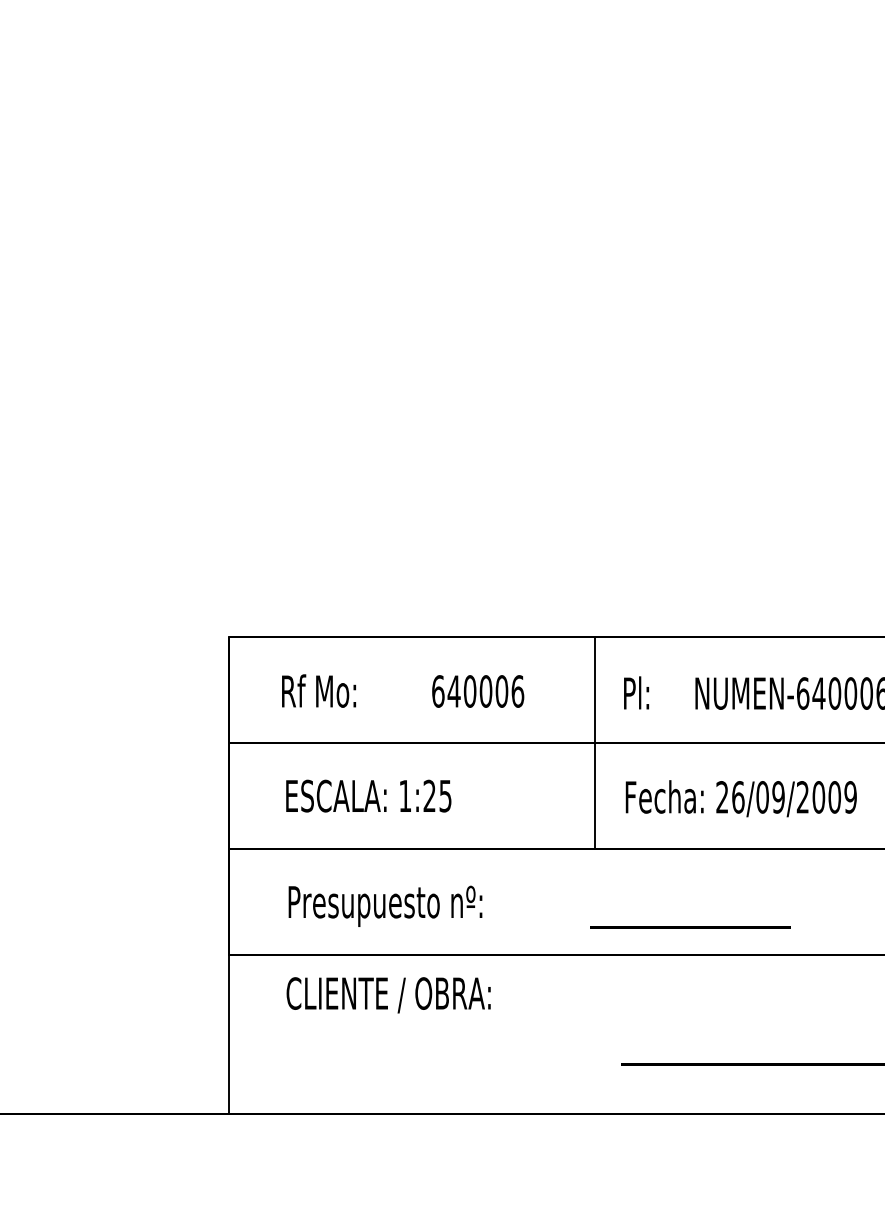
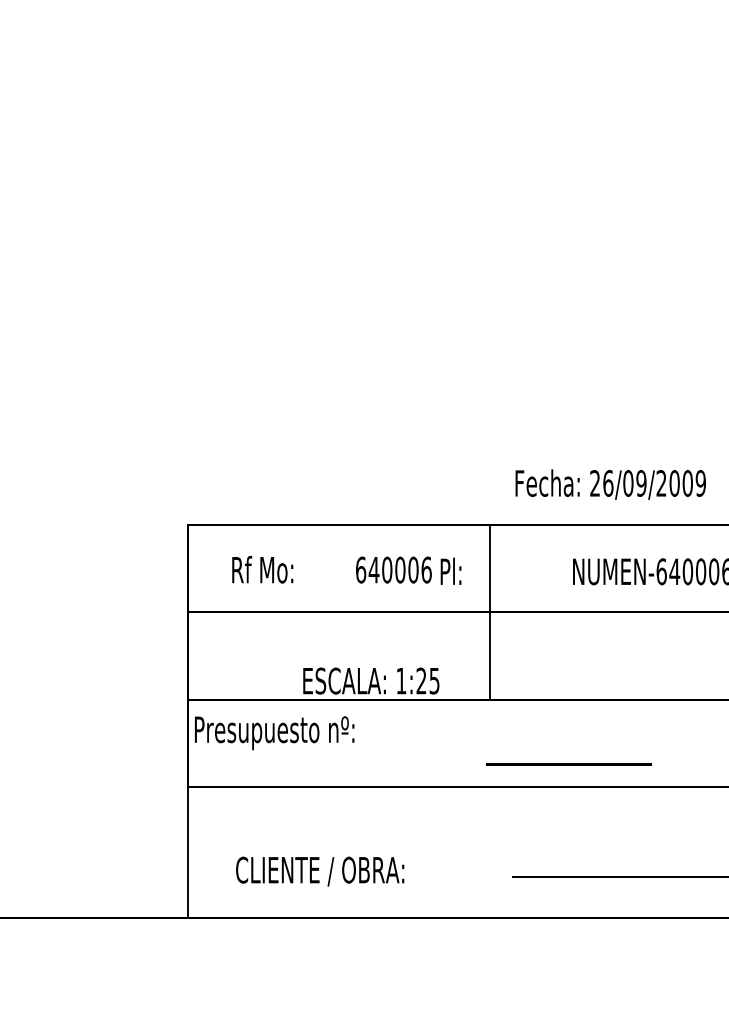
text: (636, 692) -> (451, 570), moved
text: (368, 795) -> (371, 680), moved
text: (740, 798) -> (610, 484), moved
text: (385, 905) -> (274, 732), moved
text: (388, 995) -> (319, 871), moved

